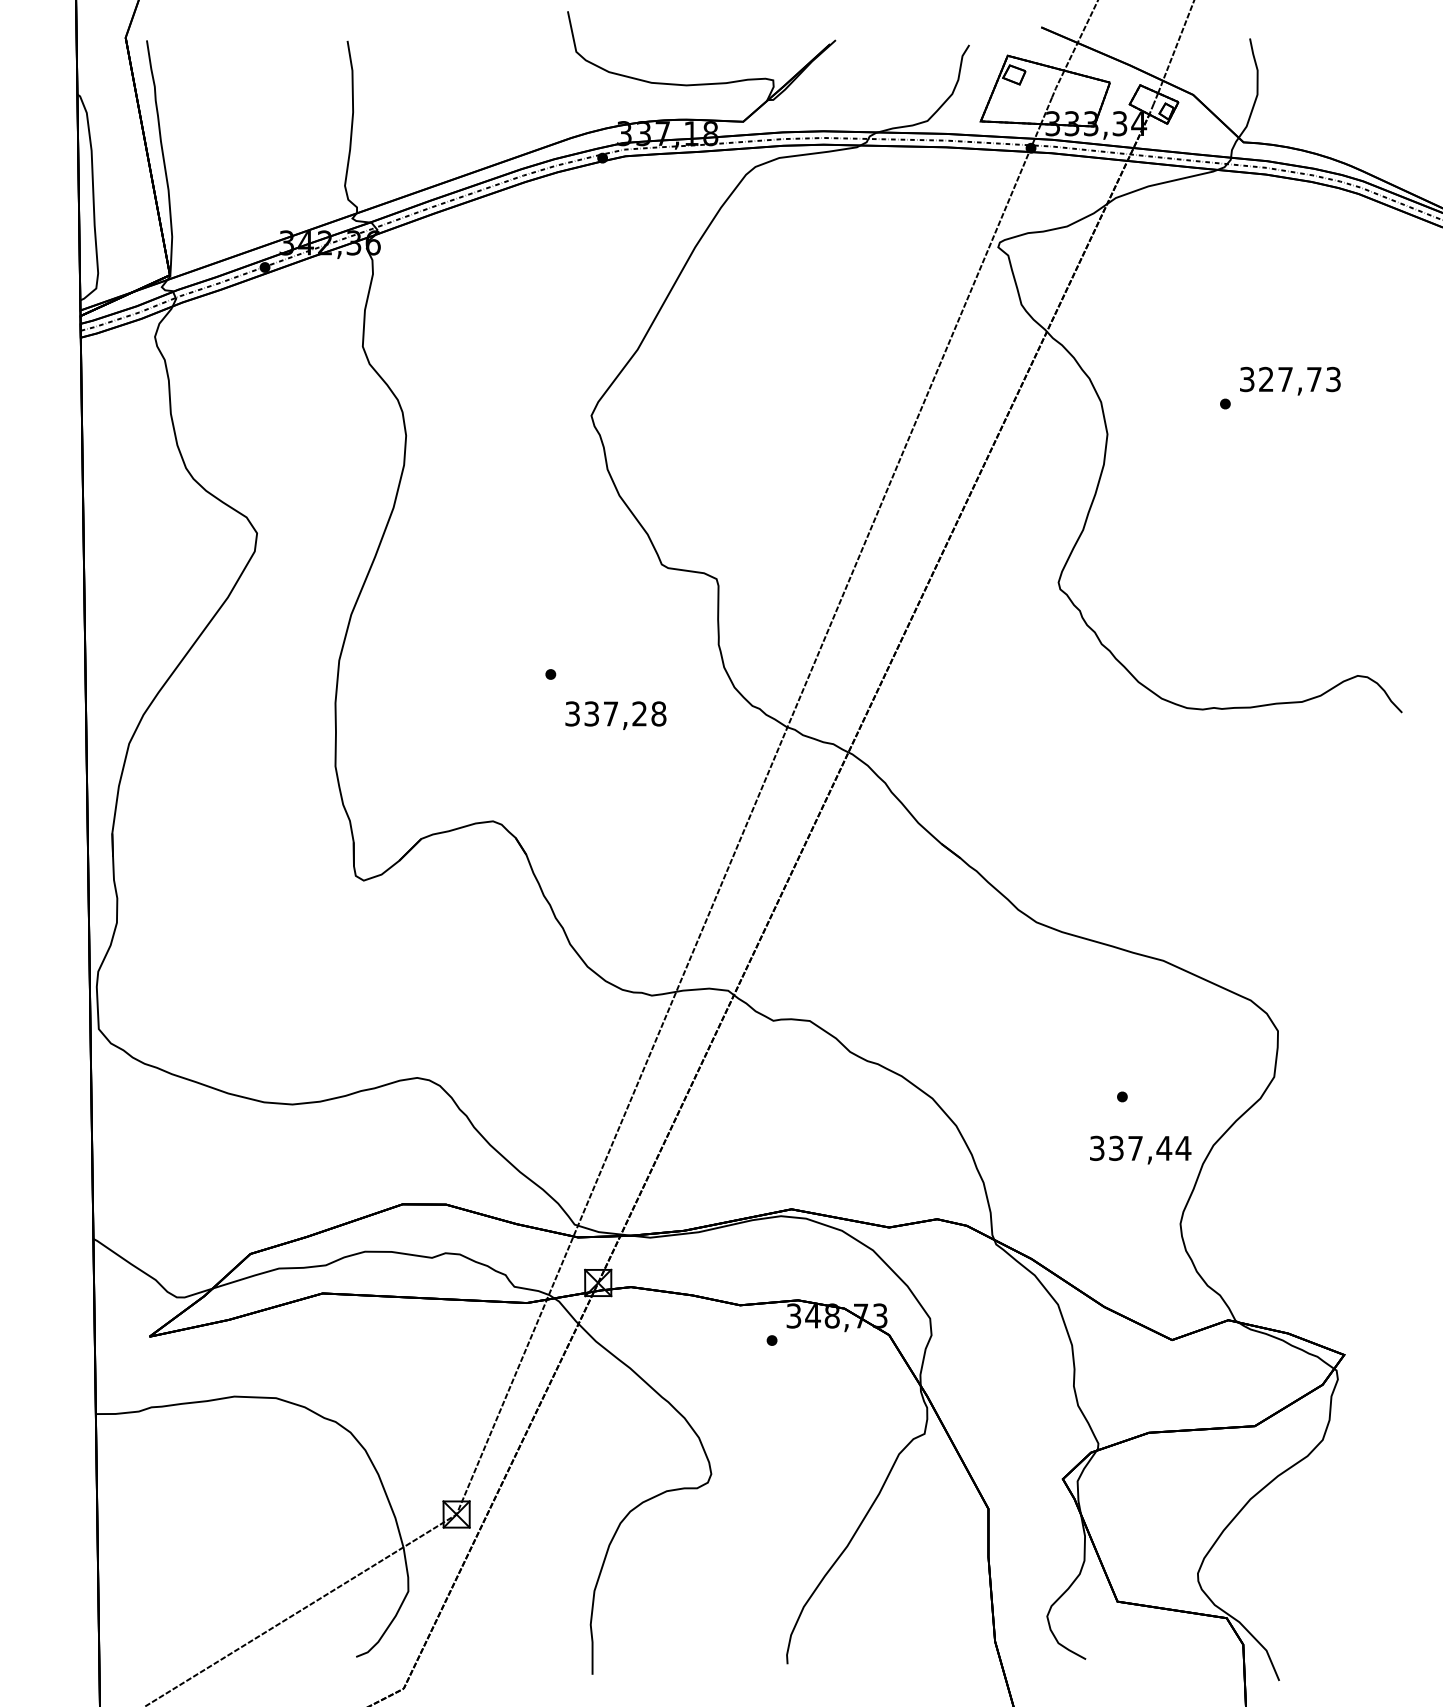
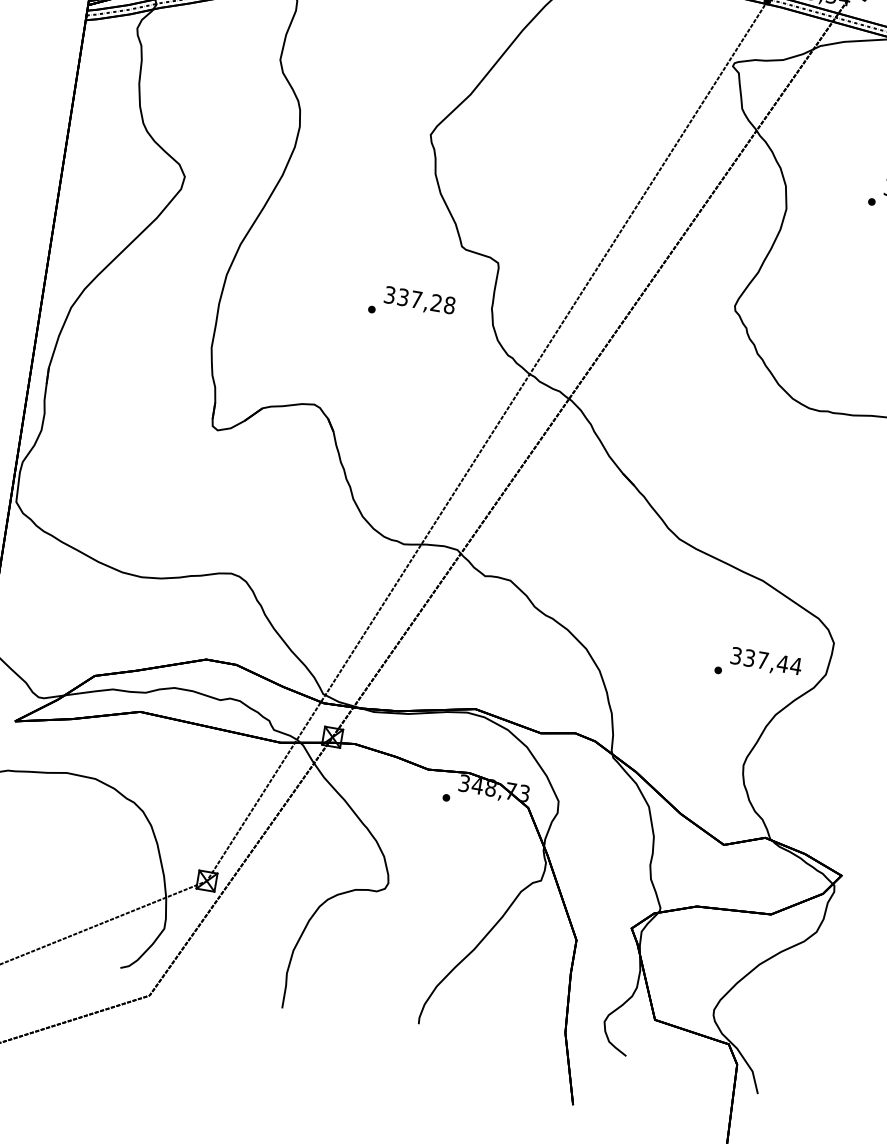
text: (615, 715) -> (419, 301), moved
text: (1140, 1149) -> (766, 661), moved

